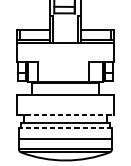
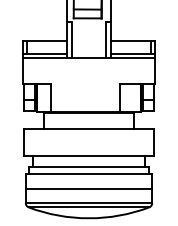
line: (65, 115) -> (89, 156), dashed -> solid
line: (65, 127) -> (88, 173), dashed -> solid

